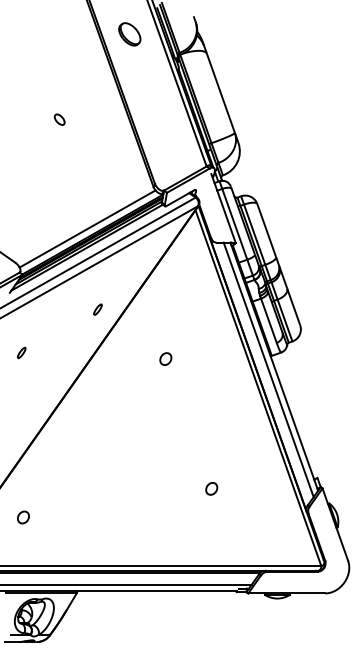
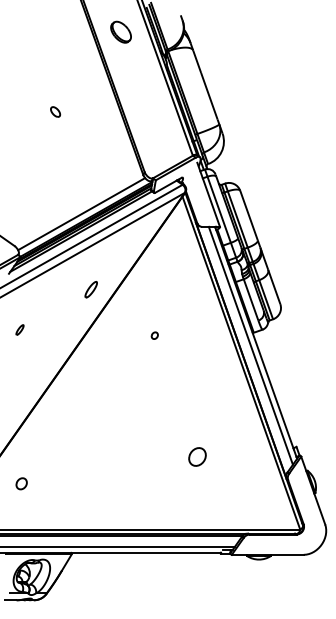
part: (97, 309) -> (90, 289), size x1.6
part: (165, 358) -> (154, 335), size x0.6
part: (211, 488) -> (197, 456), size x1.6

